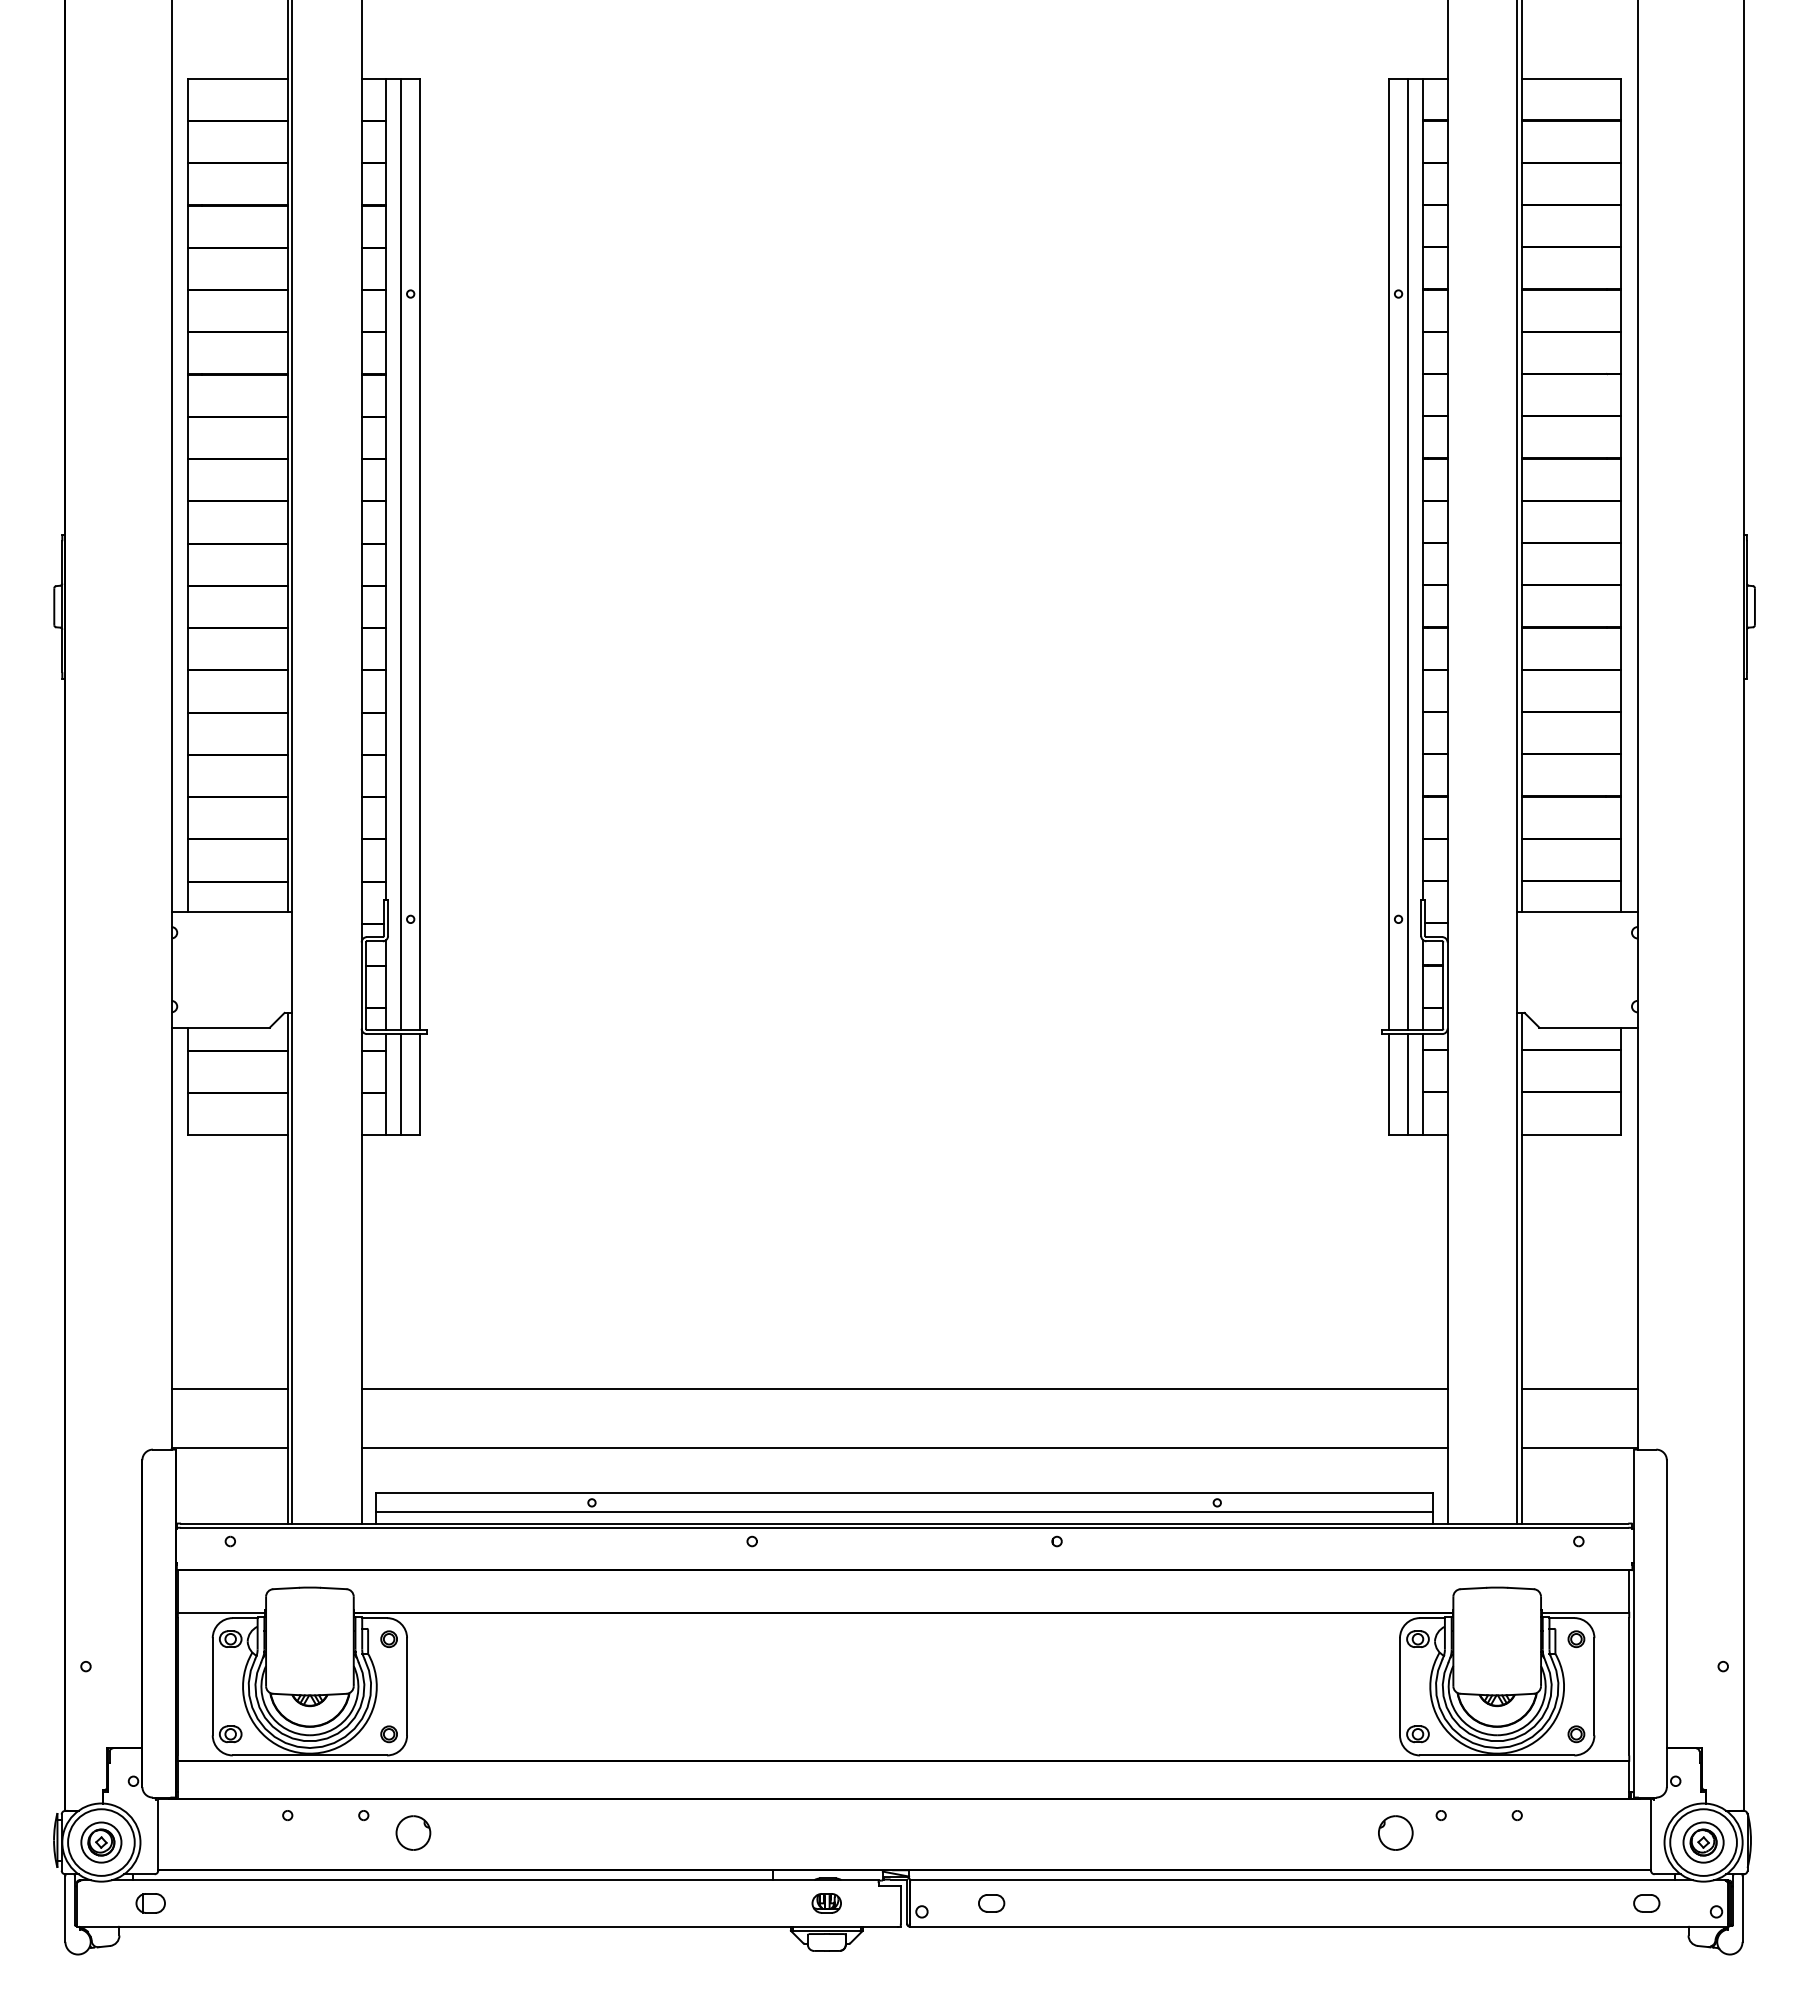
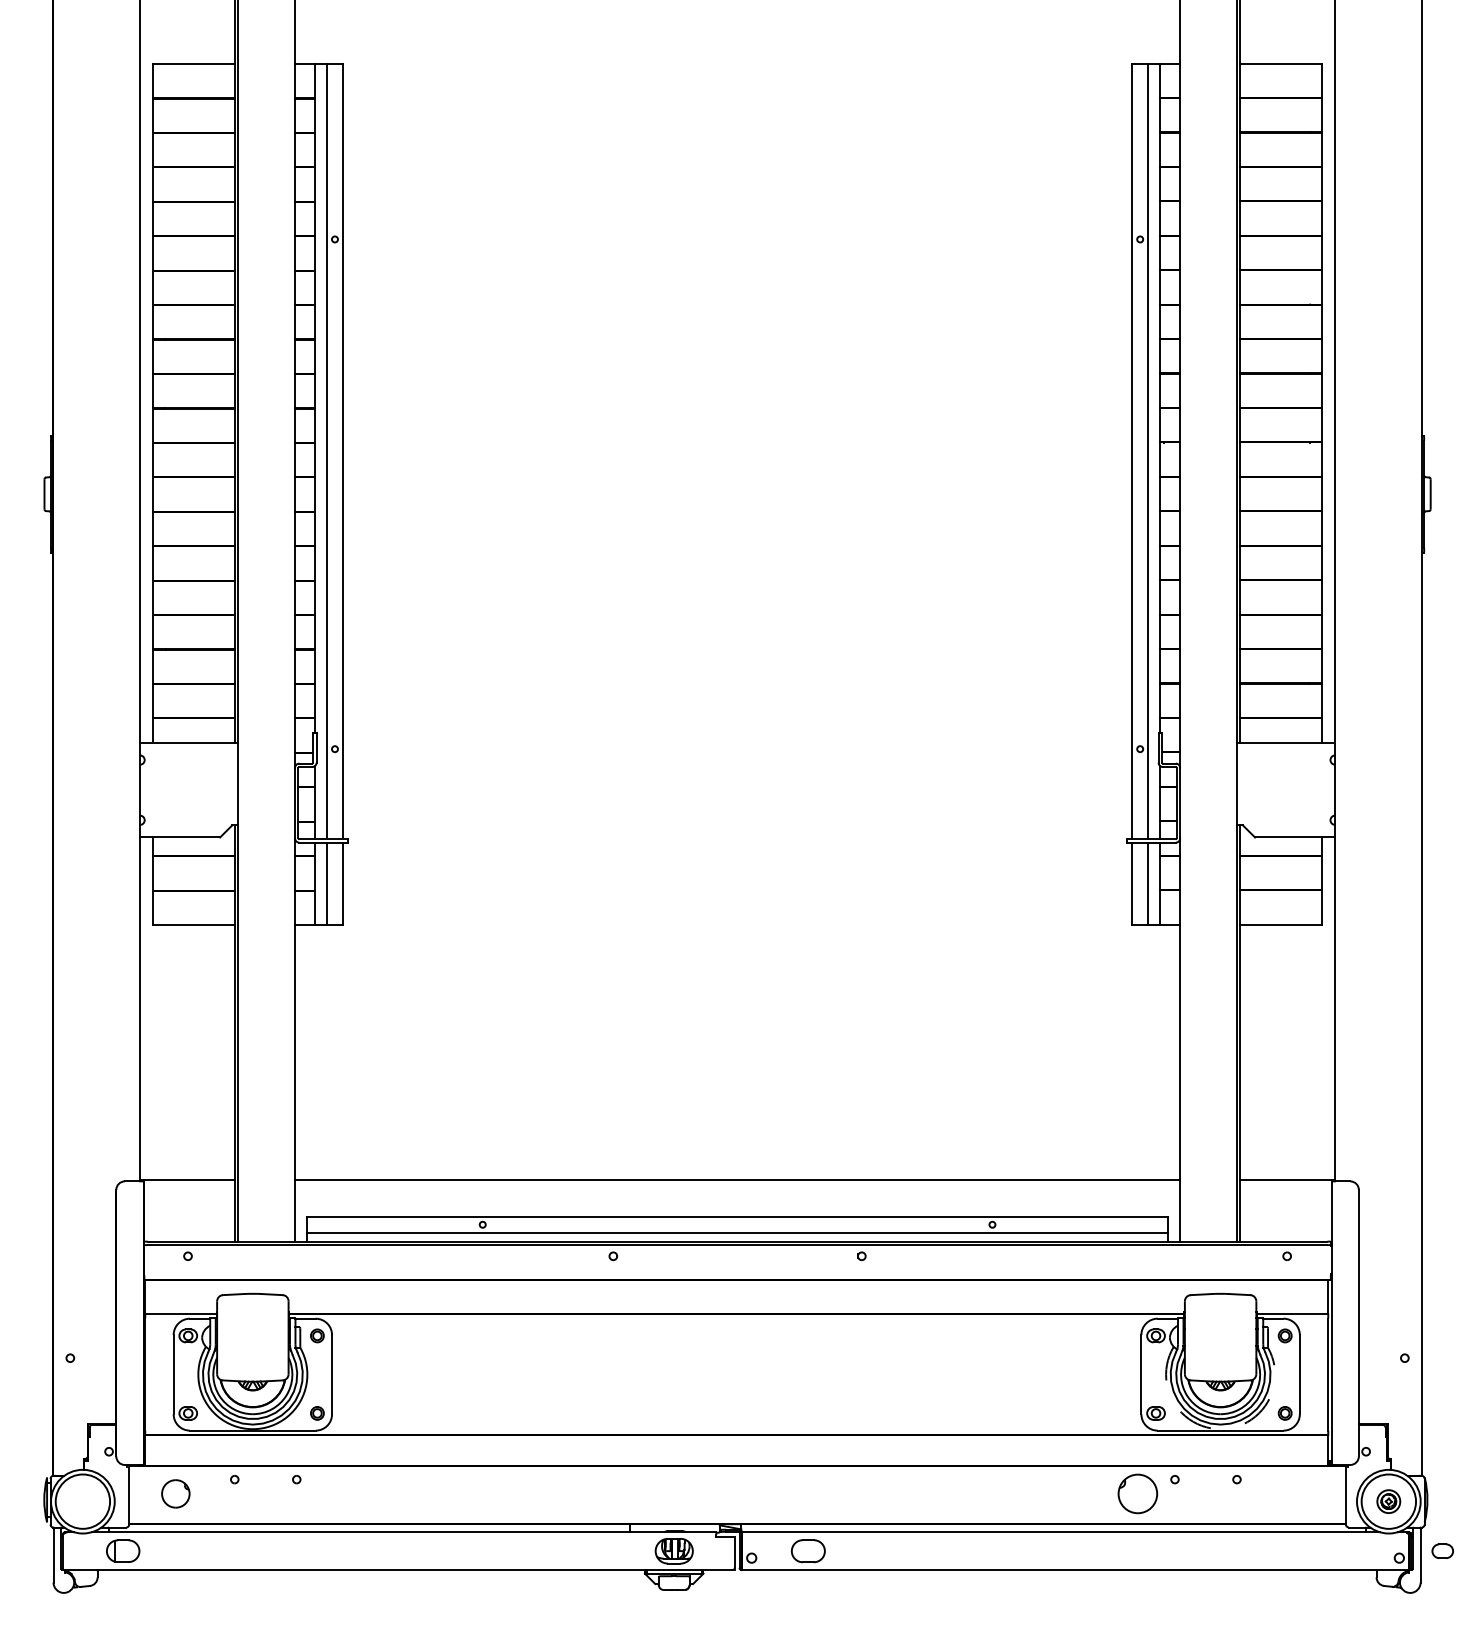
line: (229, 1388) -> (187, 1131), removed
line: (904, 1388) -> (737, 1131), removed
line: (1579, 1388) -> (1287, 1131), removed
arc: (1496, 1753) -> (1220, 1429), solid -> dashed
part: (413, 1832) -> (175, 1493), moved
part: (1395, 1832) -> (1137, 1493), size x1.4
part: (101, 1842) -> (82, 1501), removed
part: (1703, 1842) -> (1388, 1501), size x0.7
part: (150, 1903) -> (122, 1551), size x1.4
part: (826, 1903) -> (673, 1551), size x1.6
part: (991, 1903) -> (808, 1551), size x1.6
part: (1646, 1903) -> (1442, 1551), moved

